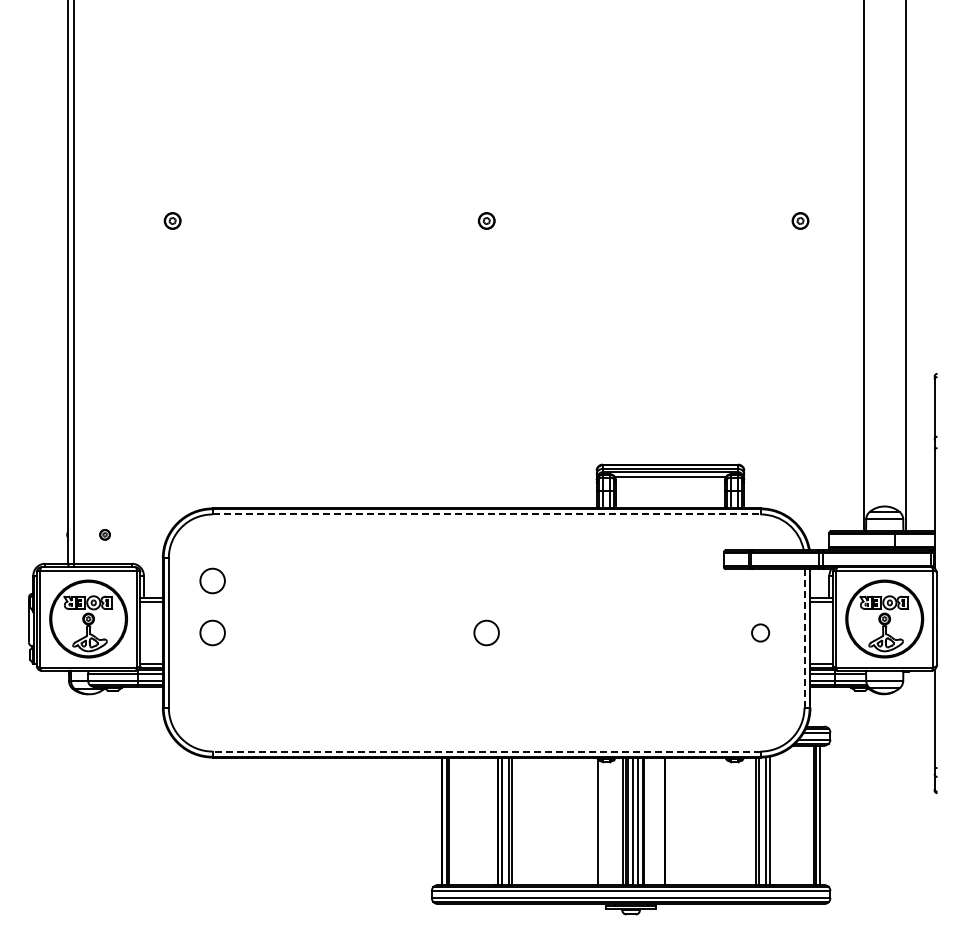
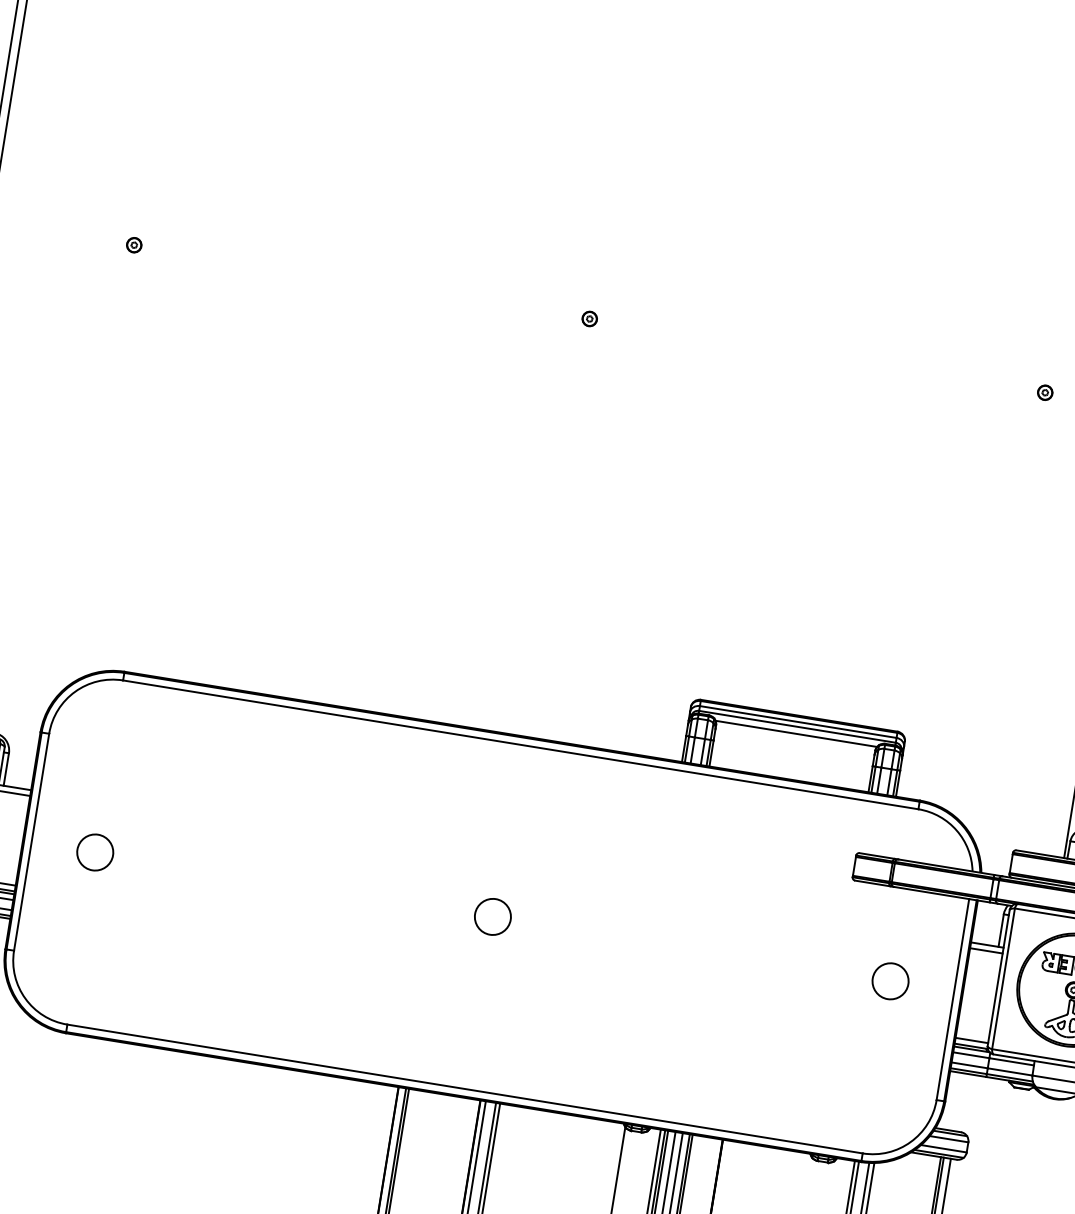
part: (172, 220) -> (133, 244), size x0.62
part: (486, 220) -> (589, 318), size x0.62
part: (800, 220) -> (1045, 392), size x0.62
line: (486, 514) -> (520, 744), dashed -> solid
circle: (212, 580) -> (107, 776), removed
circle: (760, 632) -> (890, 980), size x1.43
line: (804, 638) -> (952, 999), dashed -> solid
line: (486, 751) -> (464, 1088), dashed -> solid

